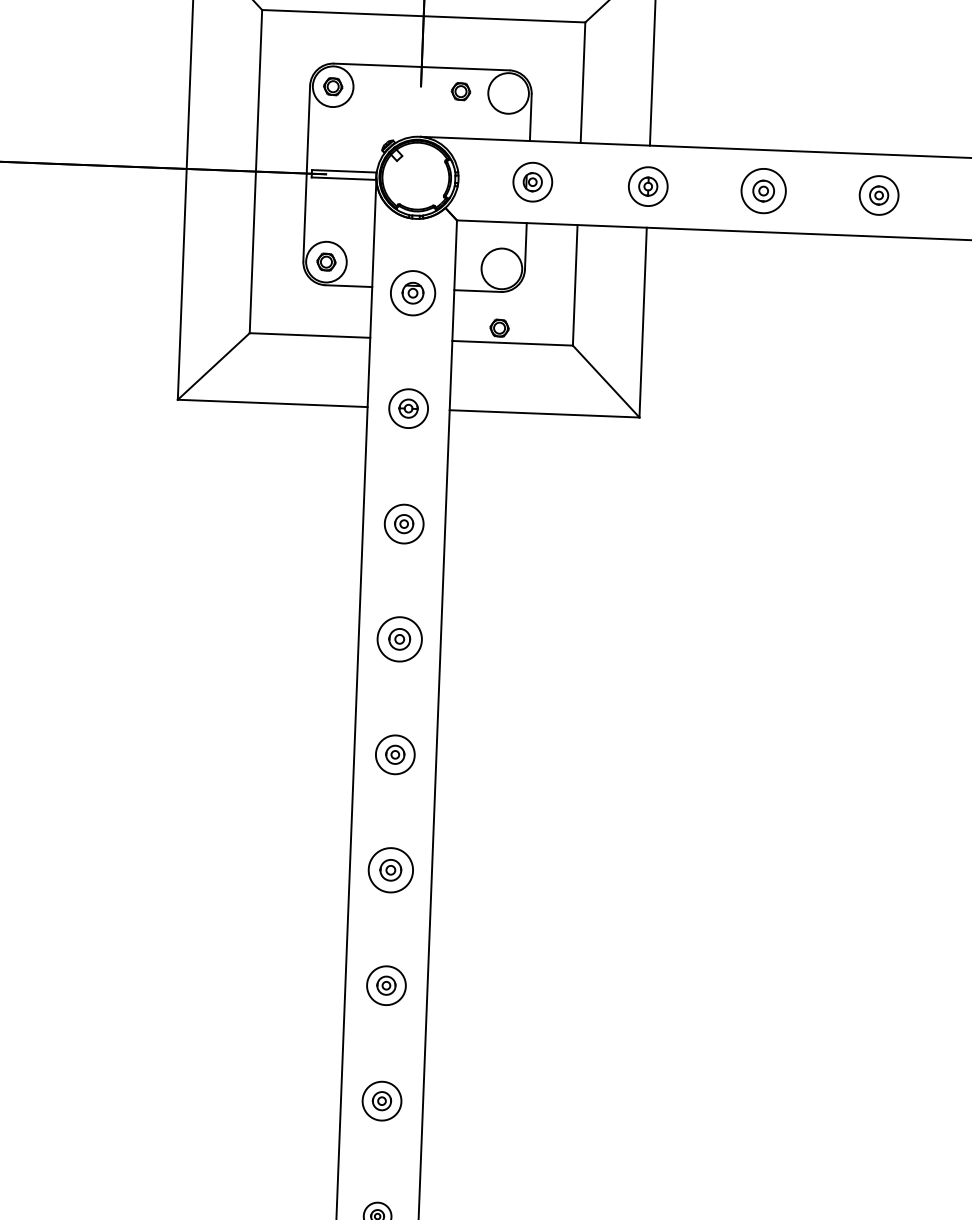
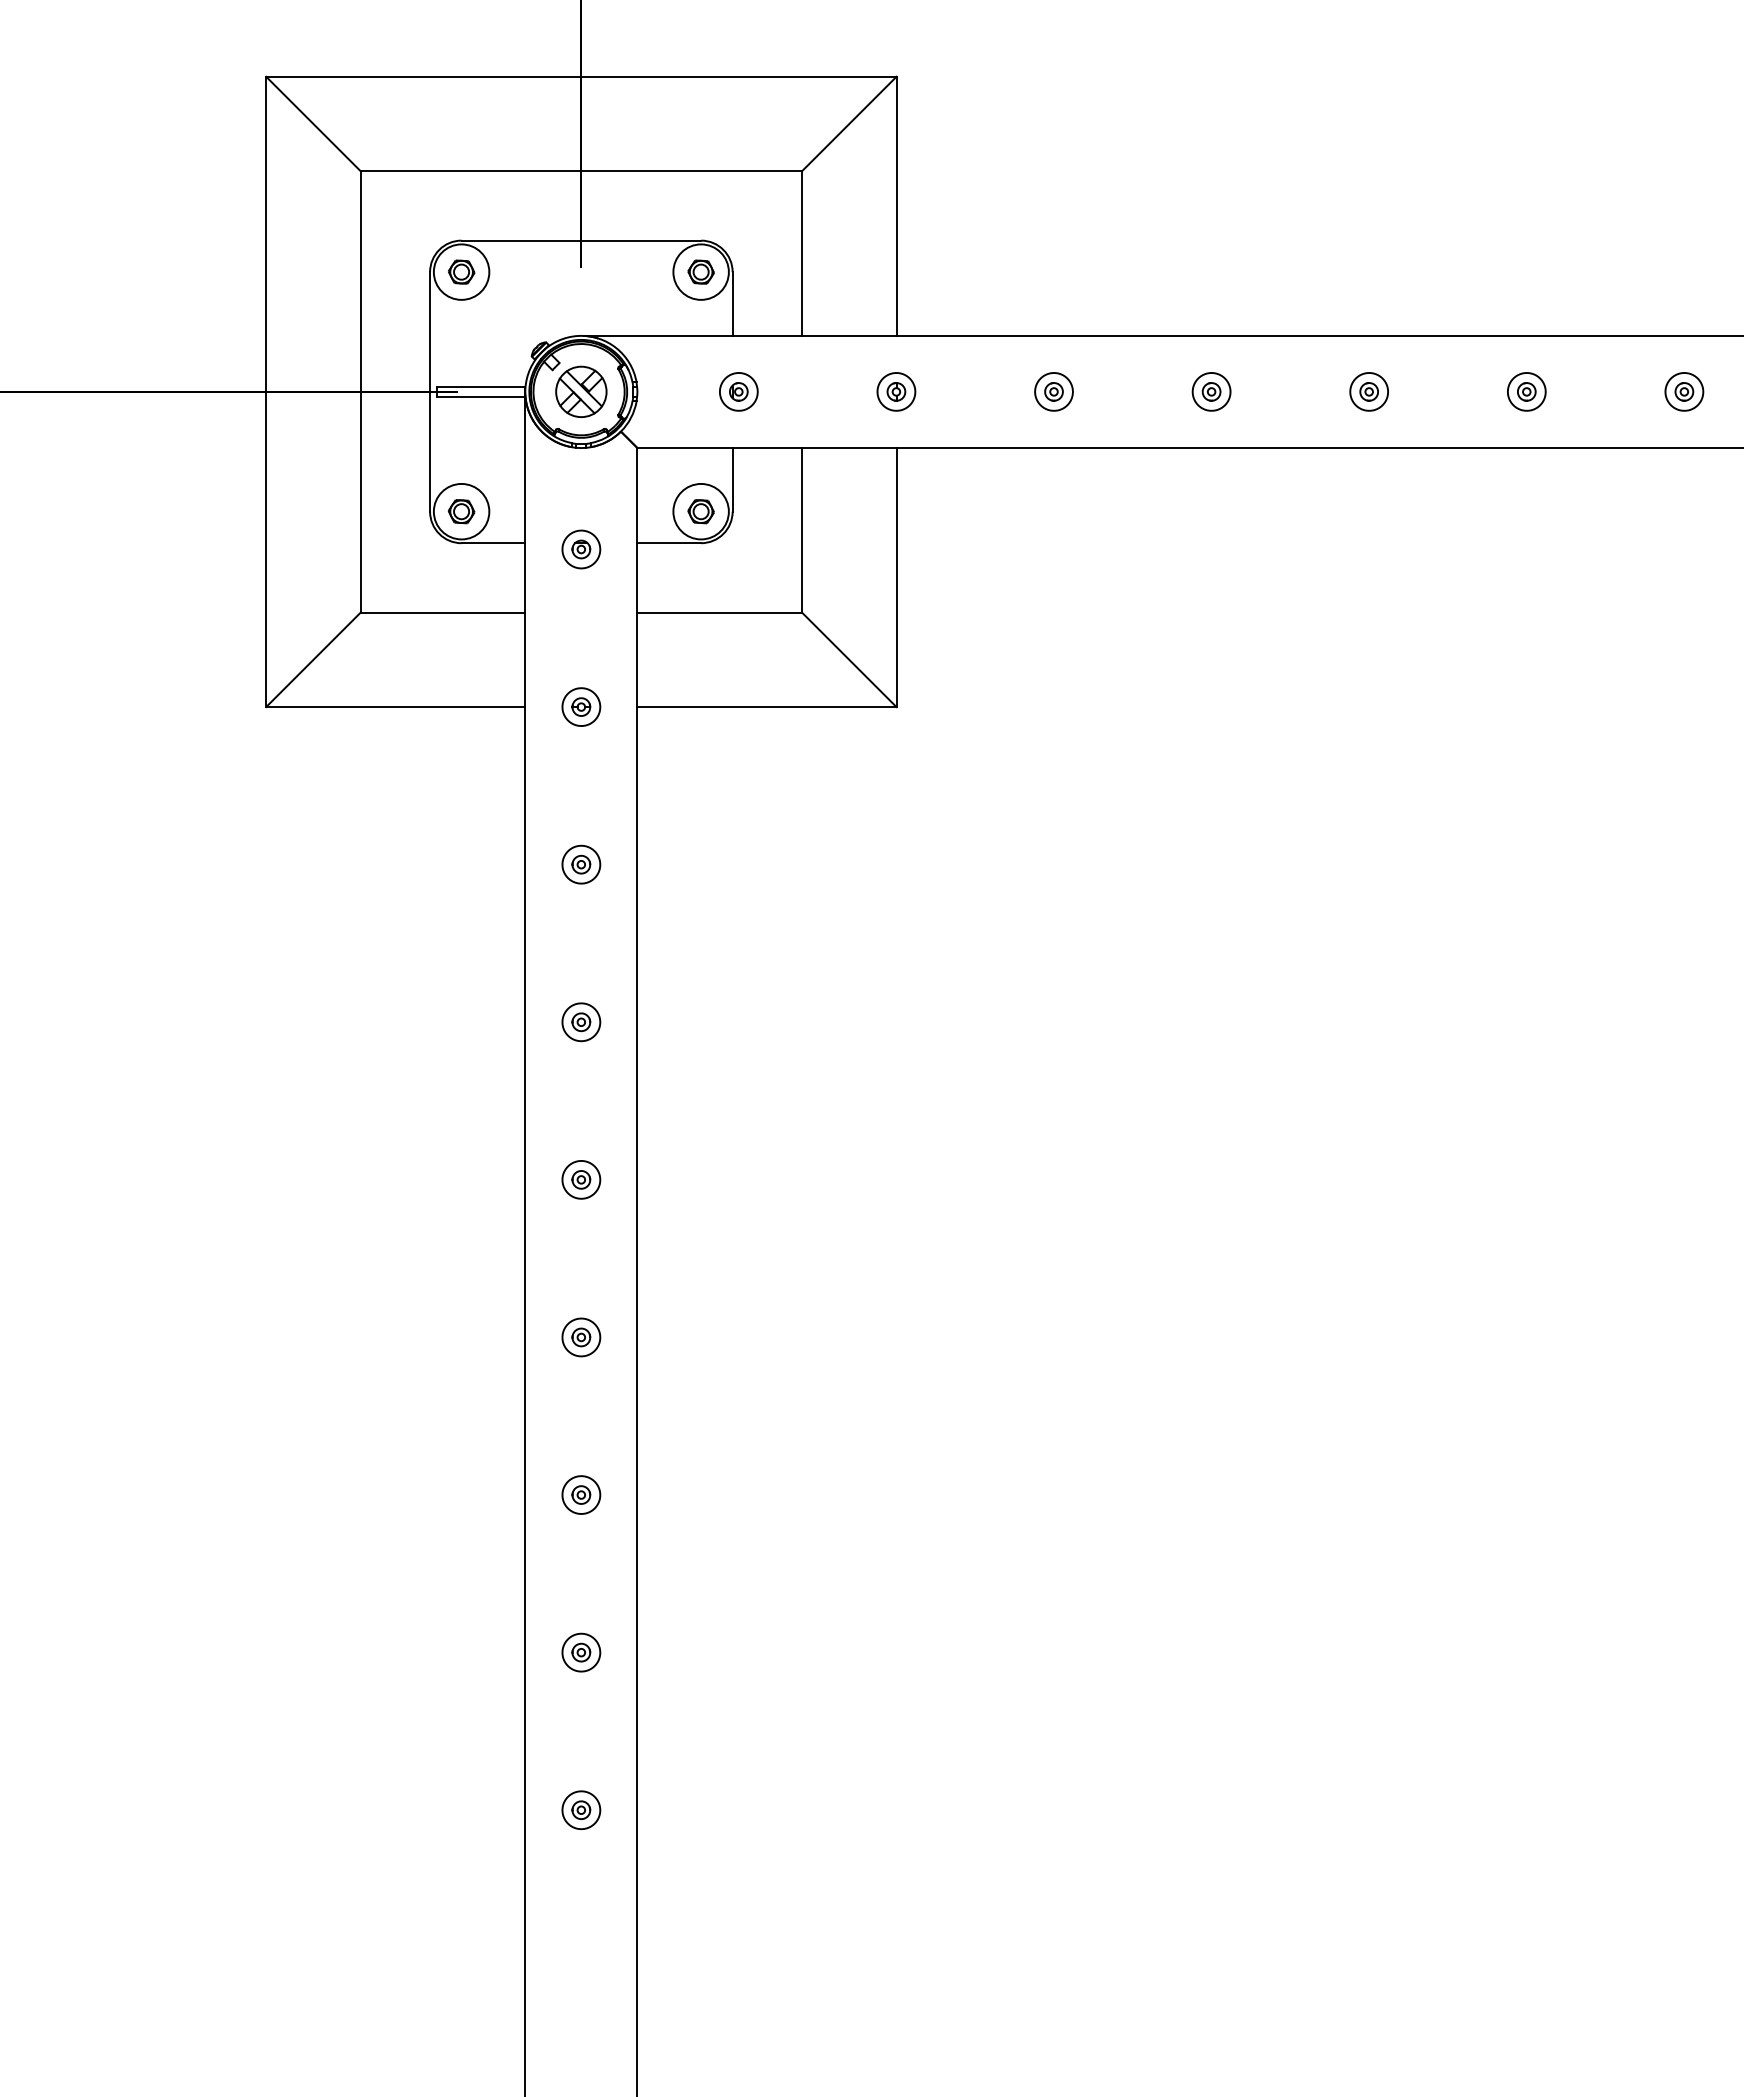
part: (460, 91) -> (700, 271), moved
part: (417, 177) -> (581, 391), added
part: (532, 181) -> (738, 391), size x0.71
part: (648, 186) -> (896, 391), size x0.71
part: (763, 190) -> (1053, 391), size x0.62
part: (879, 195) -> (1211, 391), size x0.71
part: (413, 293) -> (581, 549), size x0.62
part: (499, 328) -> (700, 511), moved
part: (408, 408) -> (581, 706), size x0.71
part: (404, 523) -> (581, 864), size x0.71
part: (399, 639) -> (581, 1022), size x0.62
part: (395, 754) -> (581, 1179), size x0.71
part: (391, 870) -> (581, 1337), size x0.62
part: (386, 985) -> (581, 1494), size x0.71
part: (382, 1101) -> (581, 1652), size x0.71

